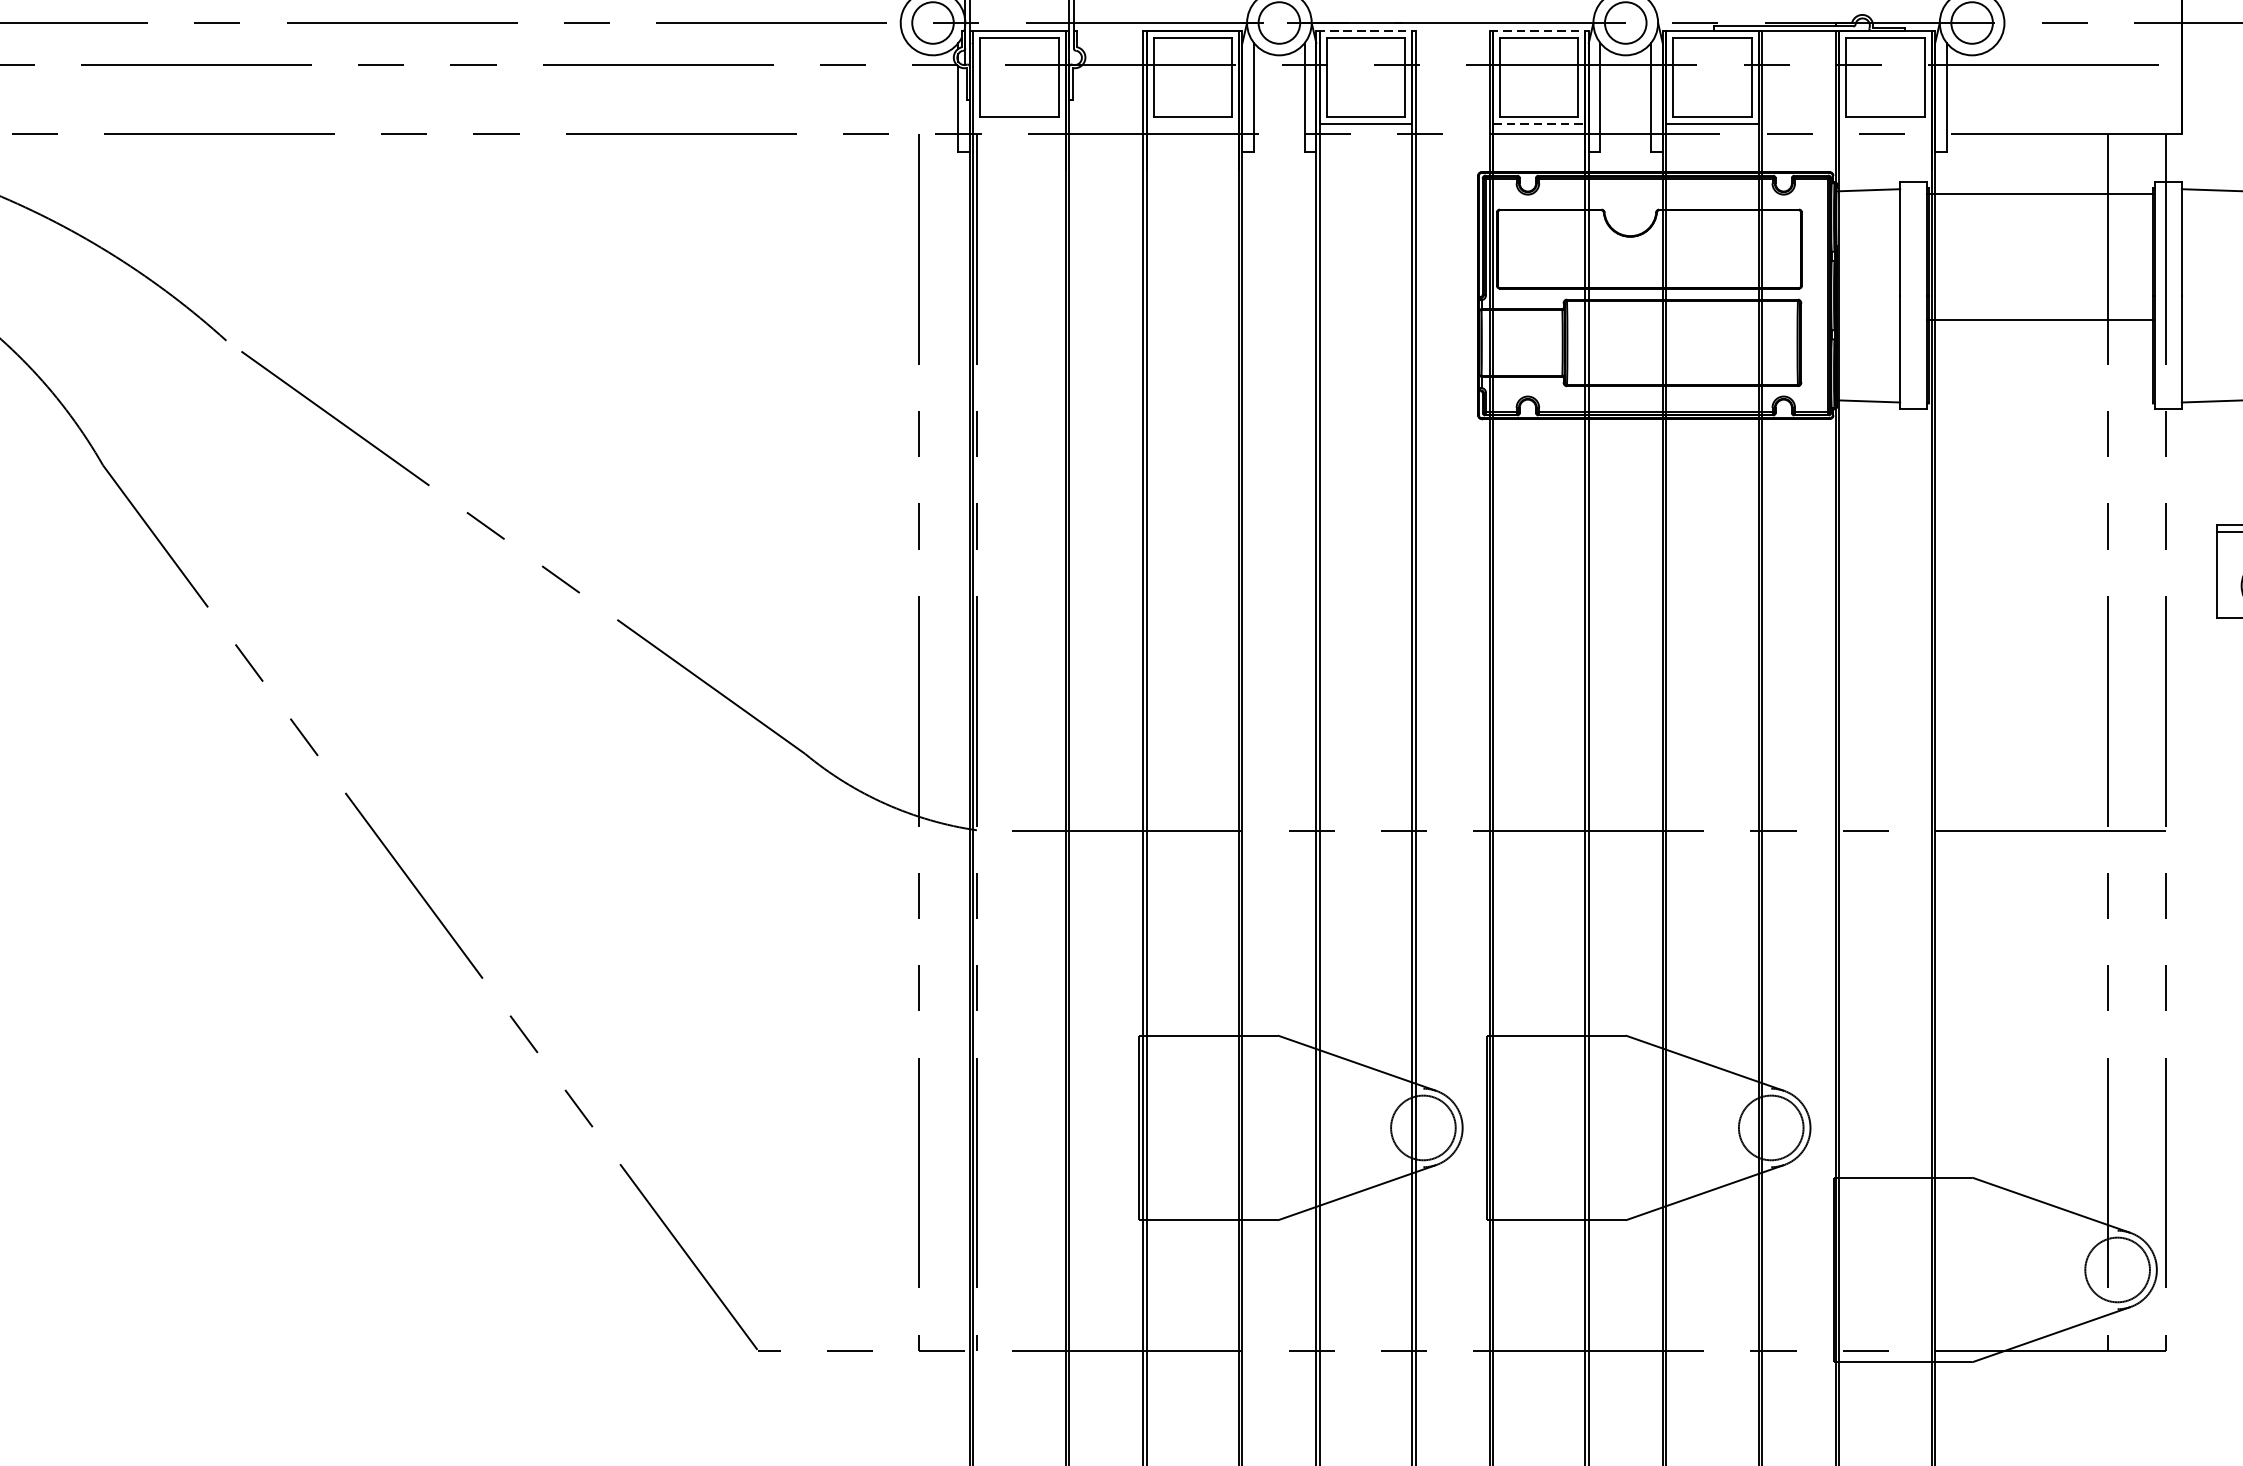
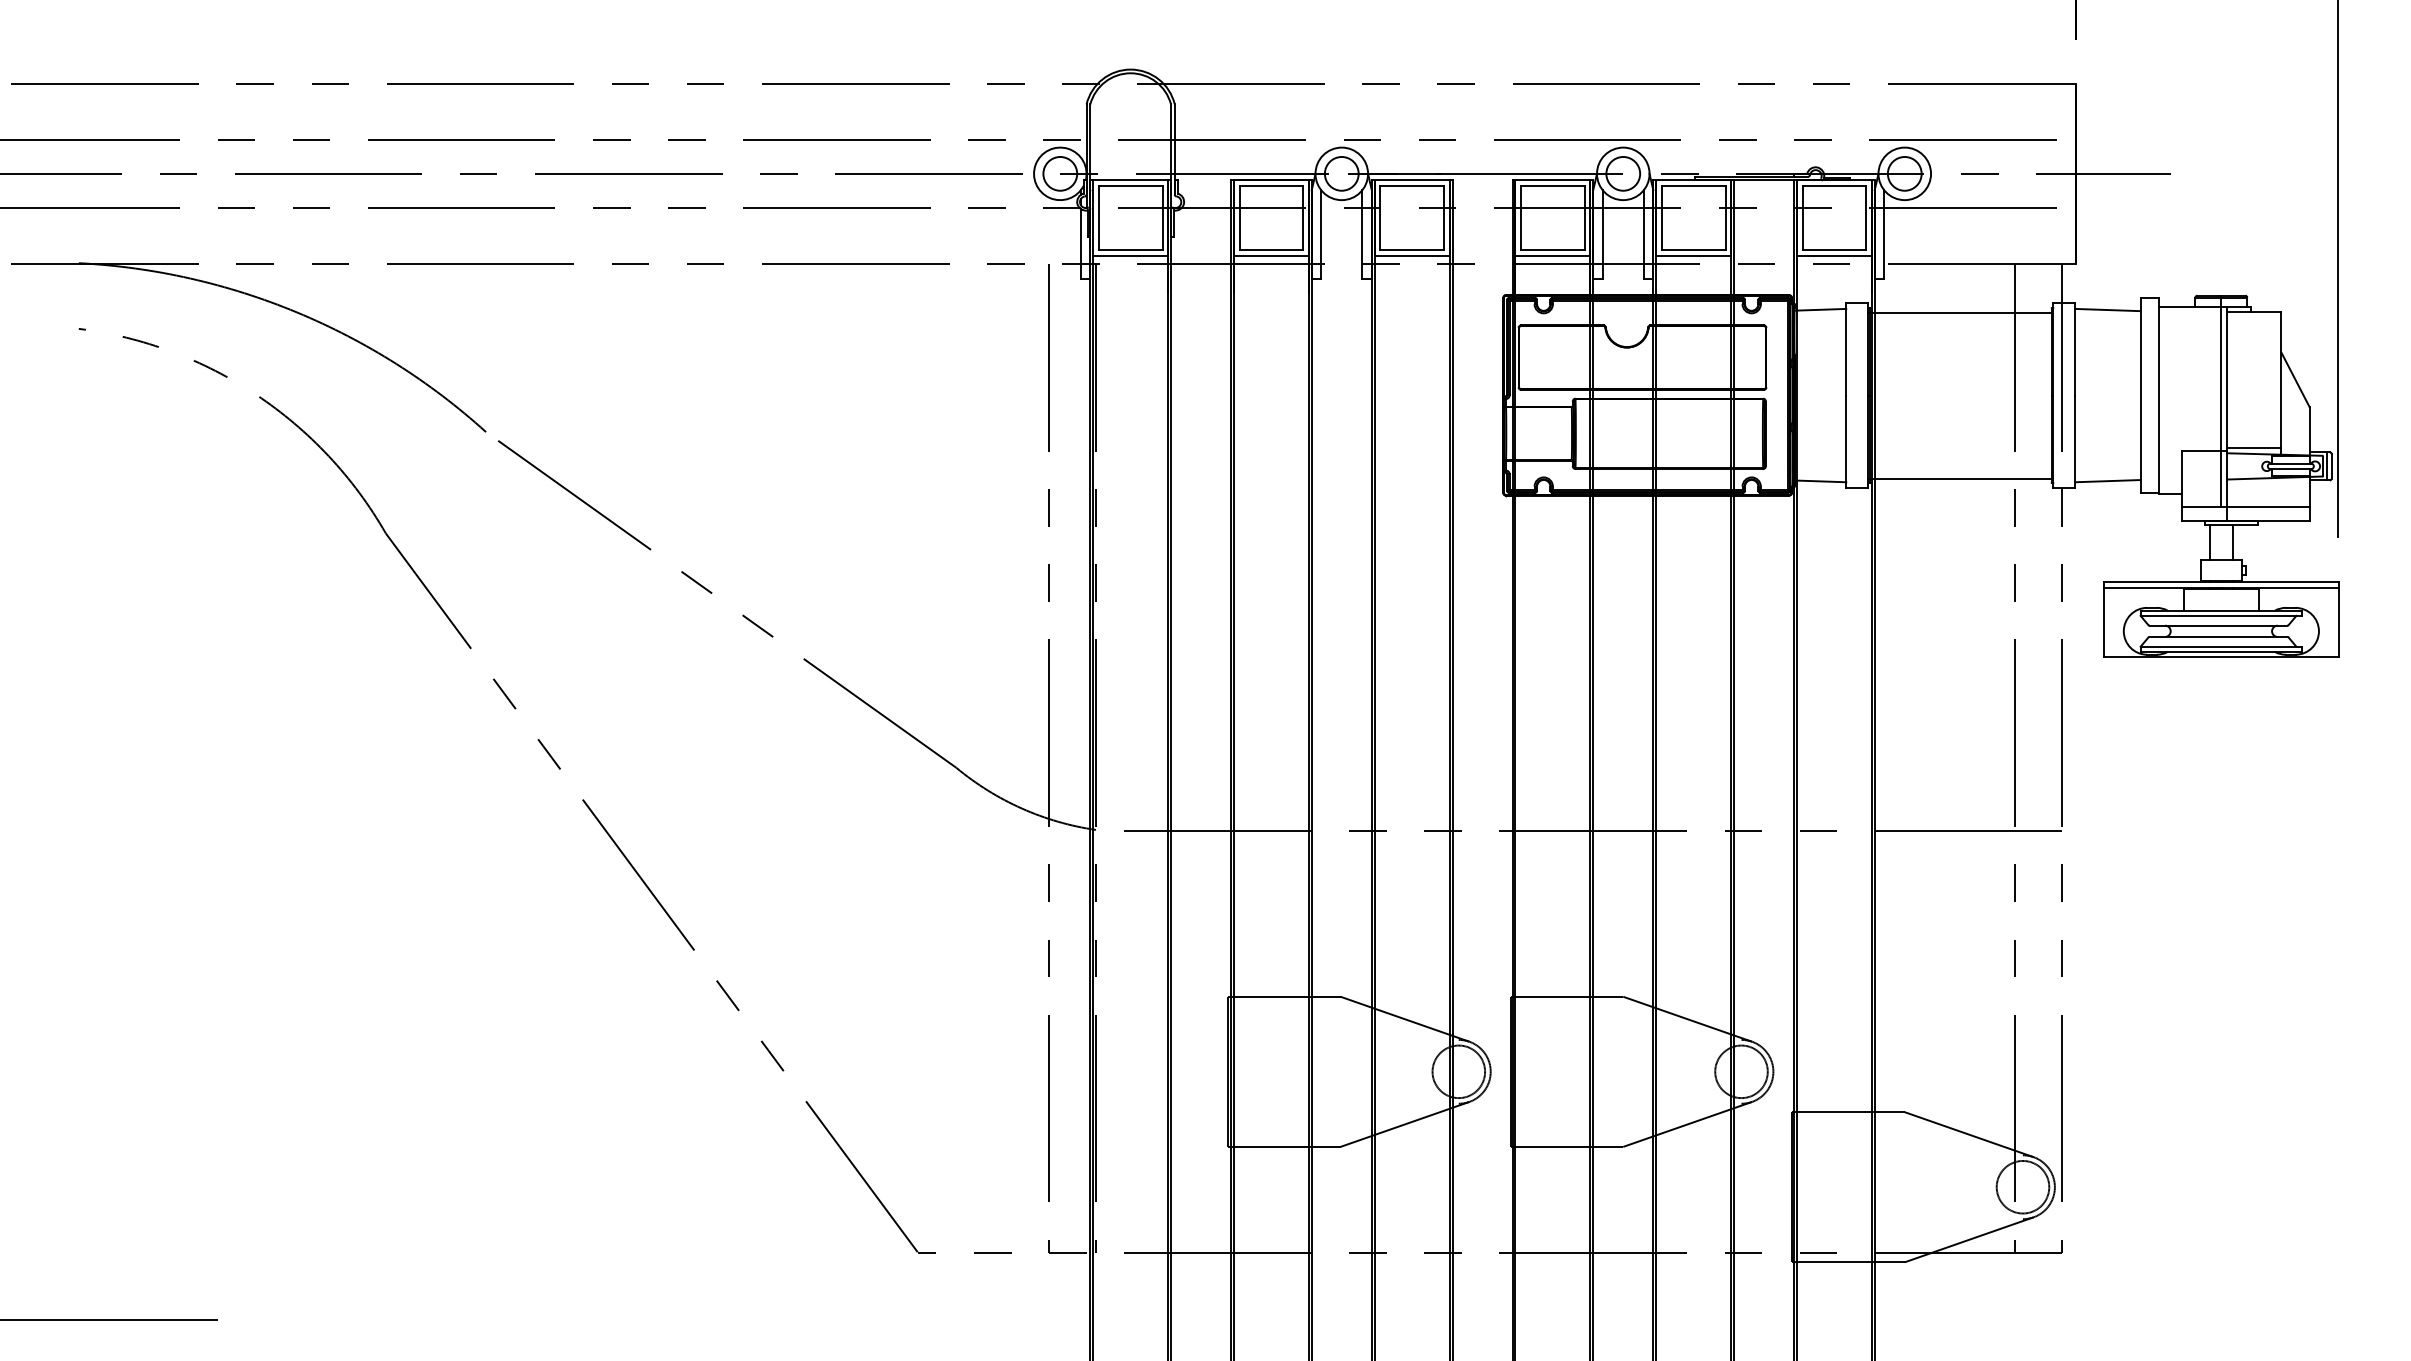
line: (1366, 31) -> (1412, 180), dashed -> solid
line: (1539, 31) -> (1553, 180), dashed -> solid
line: (1019, 123) -> (1130, 255), added
line: (1191, 123) -> (1270, 255), added
line: (1538, 123) -> (1552, 255), dashed -> solid
line: (1884, 123) -> (1833, 255), added
line: (2039, 320) -> (1959, 478), moved

